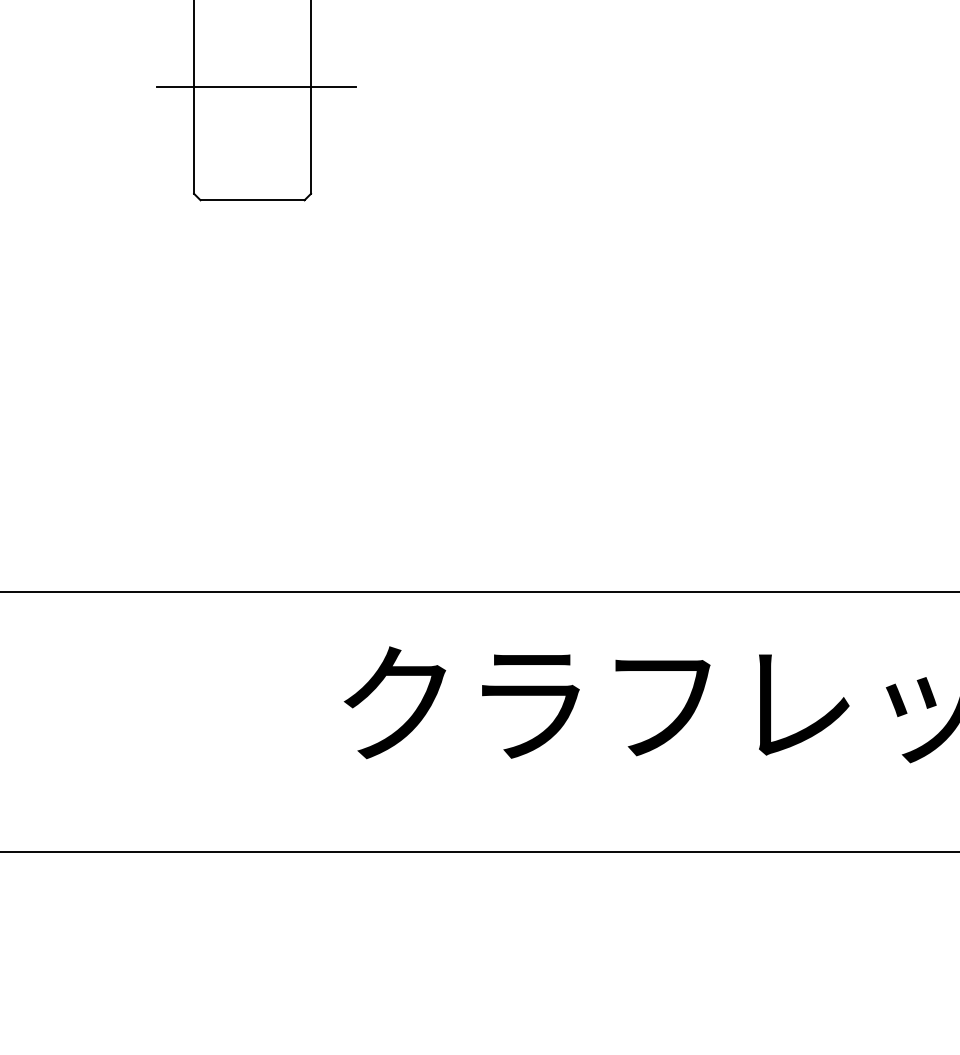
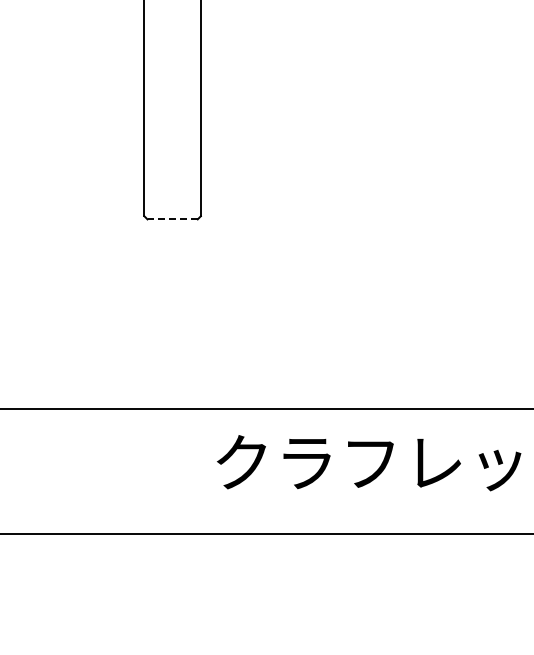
line: (256, 86) -> (174, 164), removed
line: (252, 200) -> (172, 219), solid -> dashed

